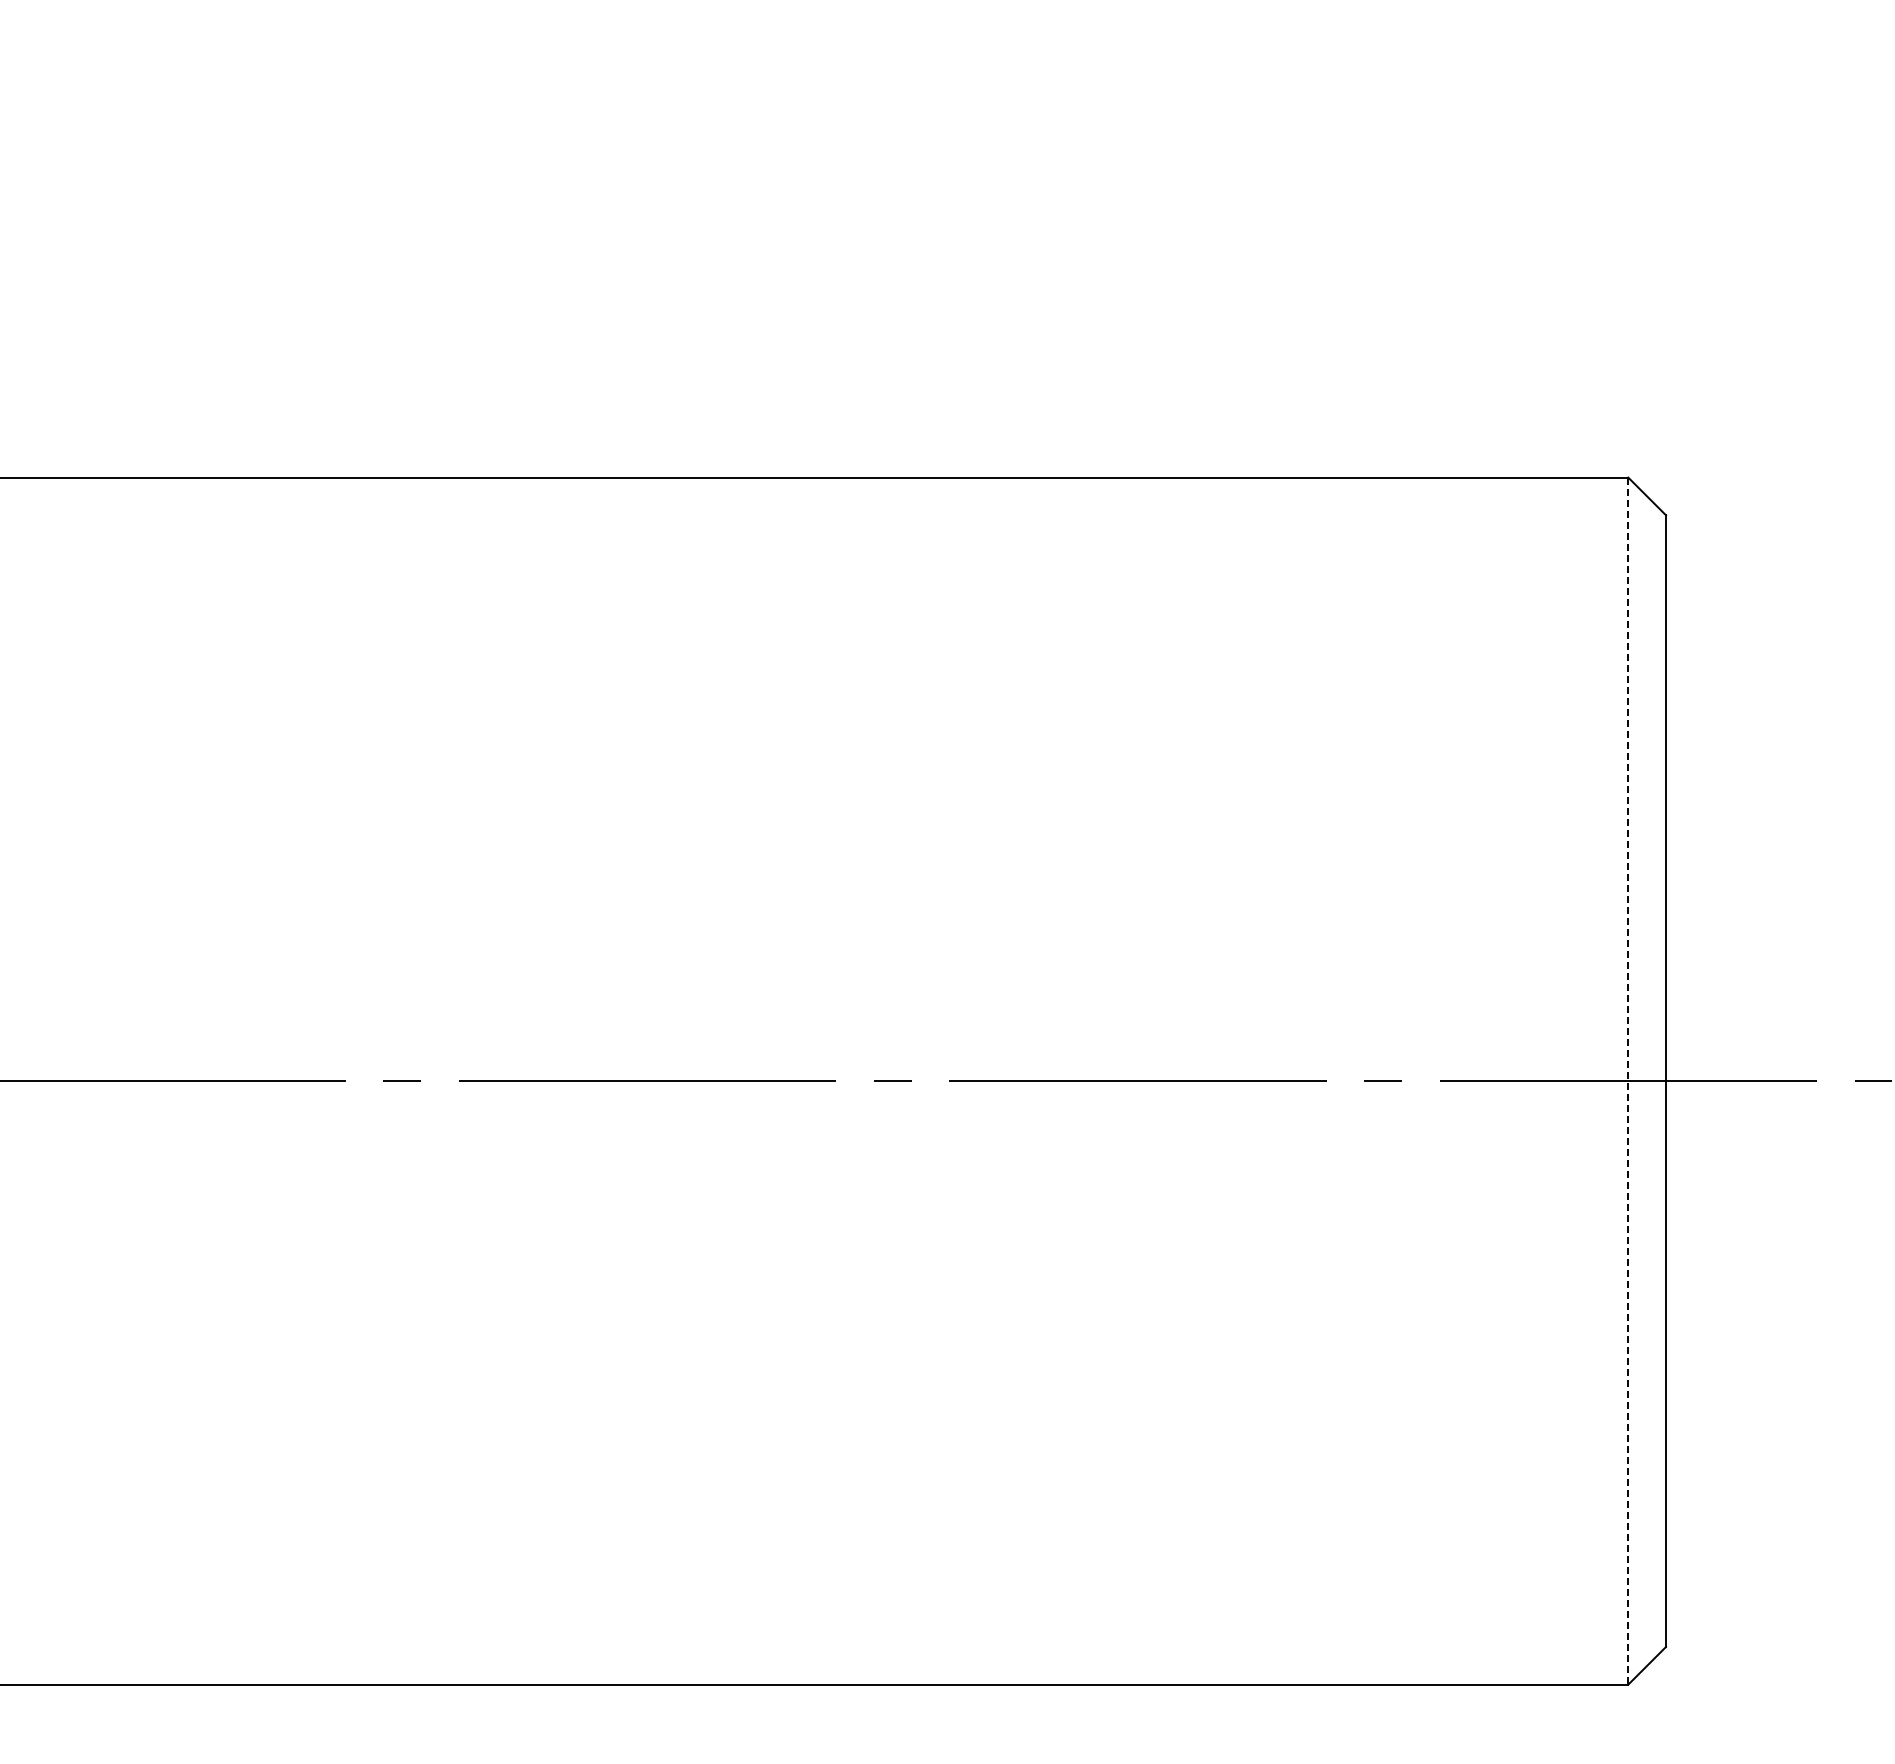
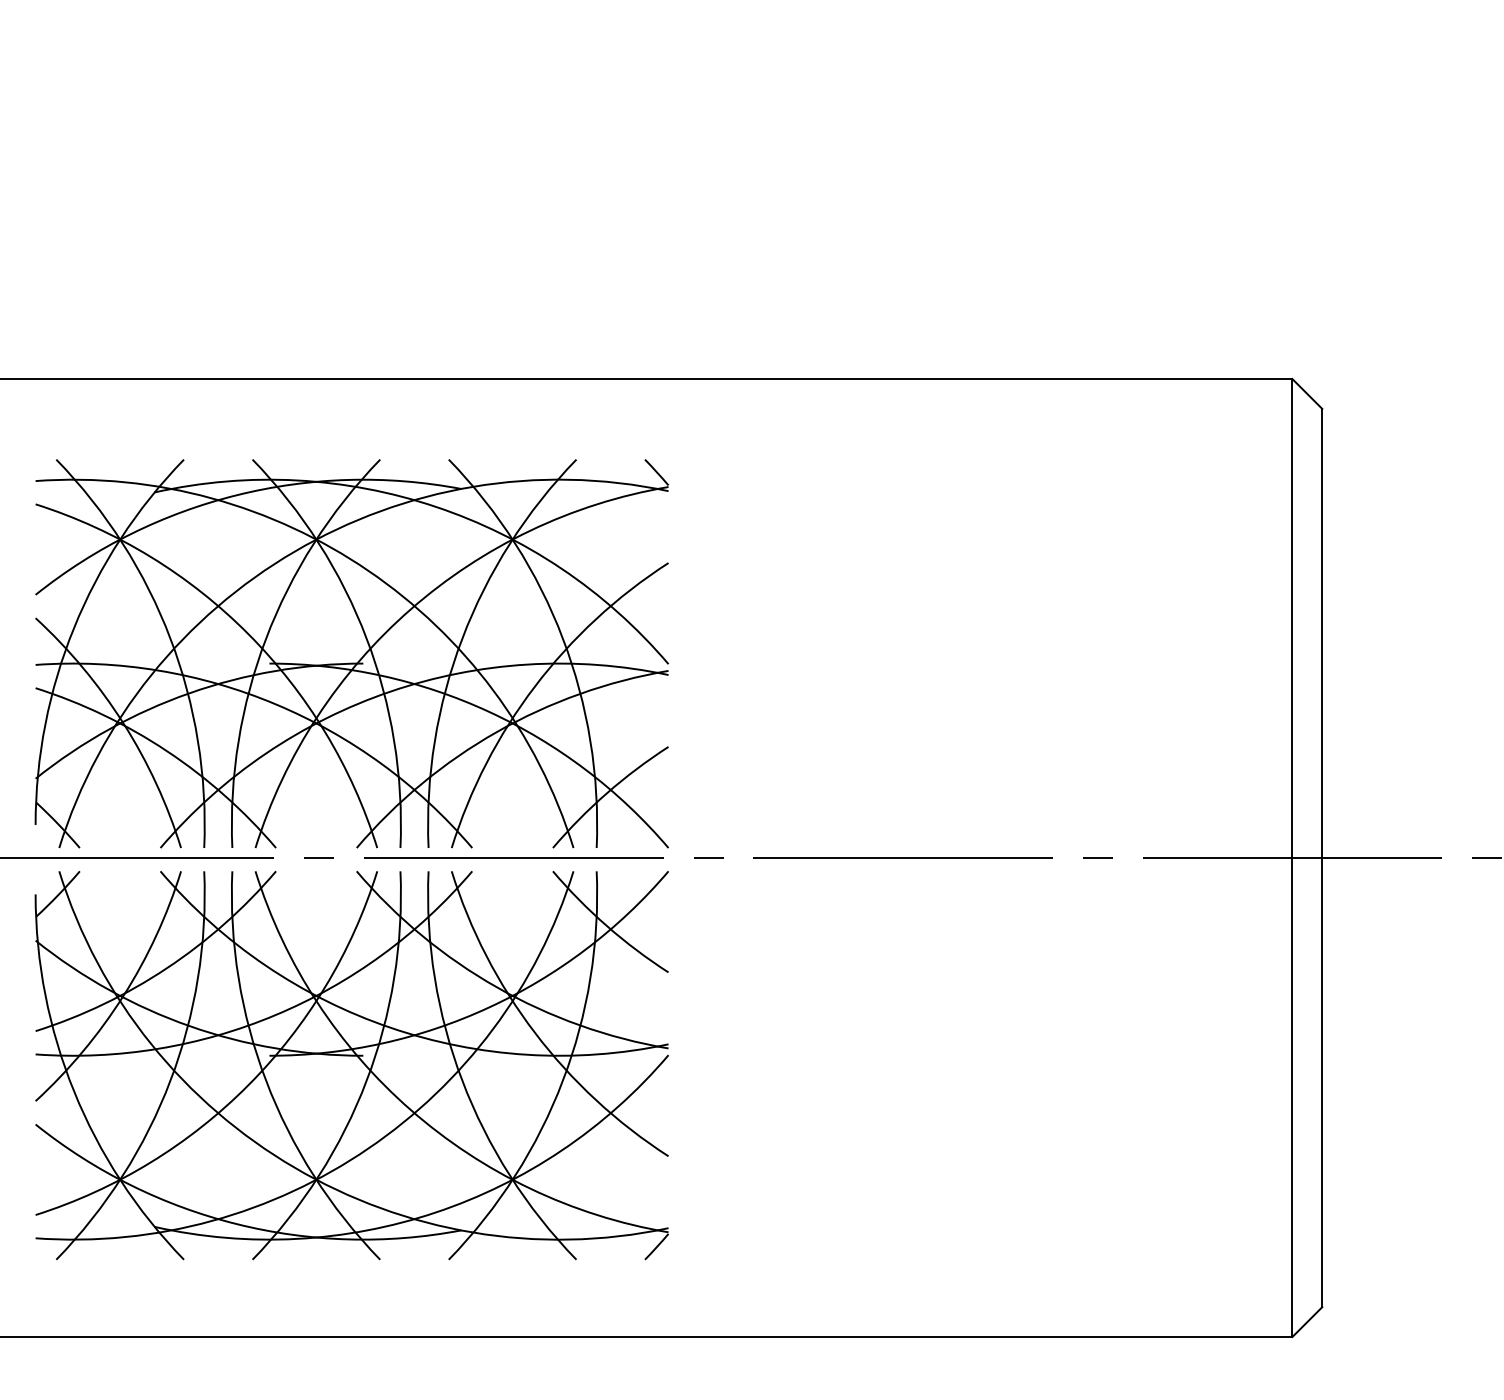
part: (443, 823) -> (351, 653), added
line: (1628, 1081) -> (1292, 858), dashed -> solid
part: (443, 1342) -> (351, 1065), added

